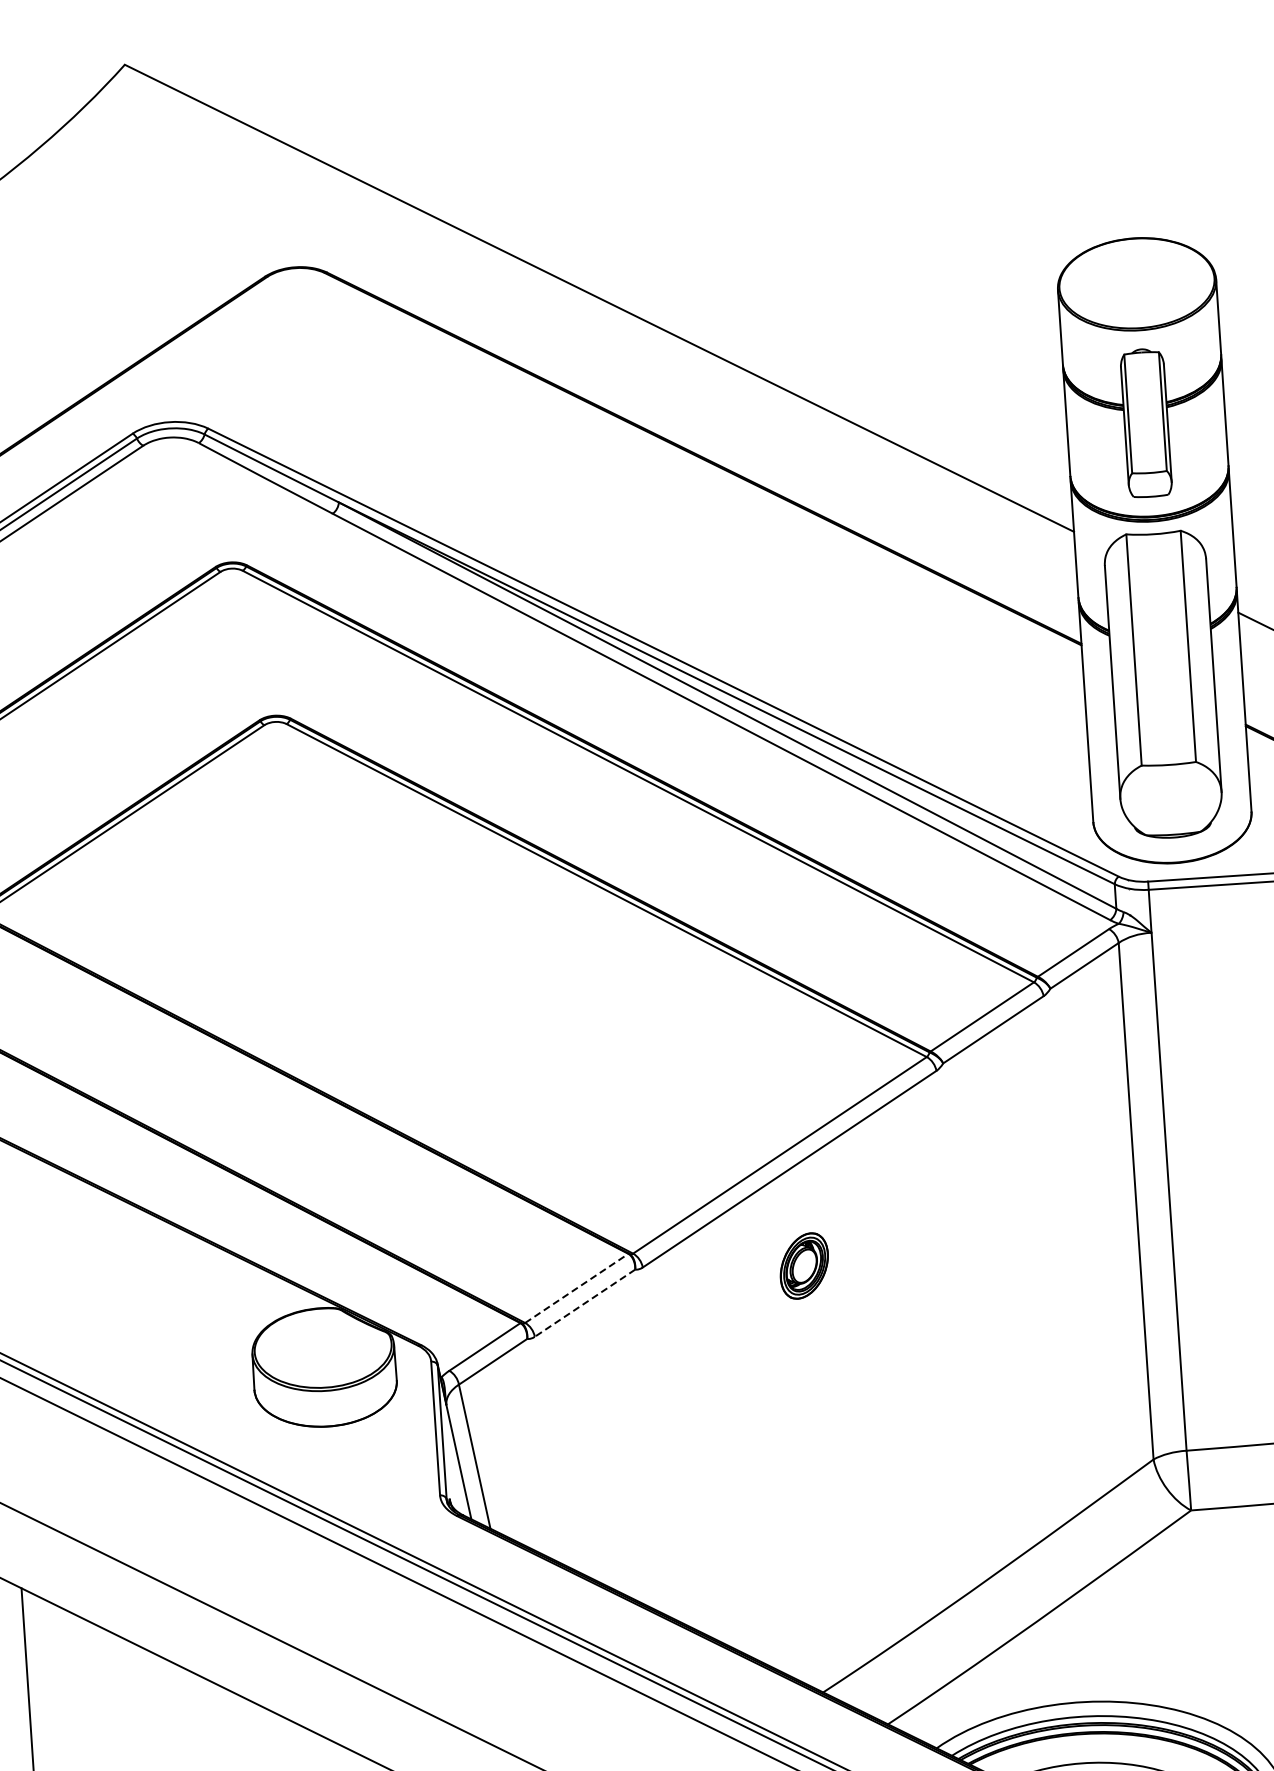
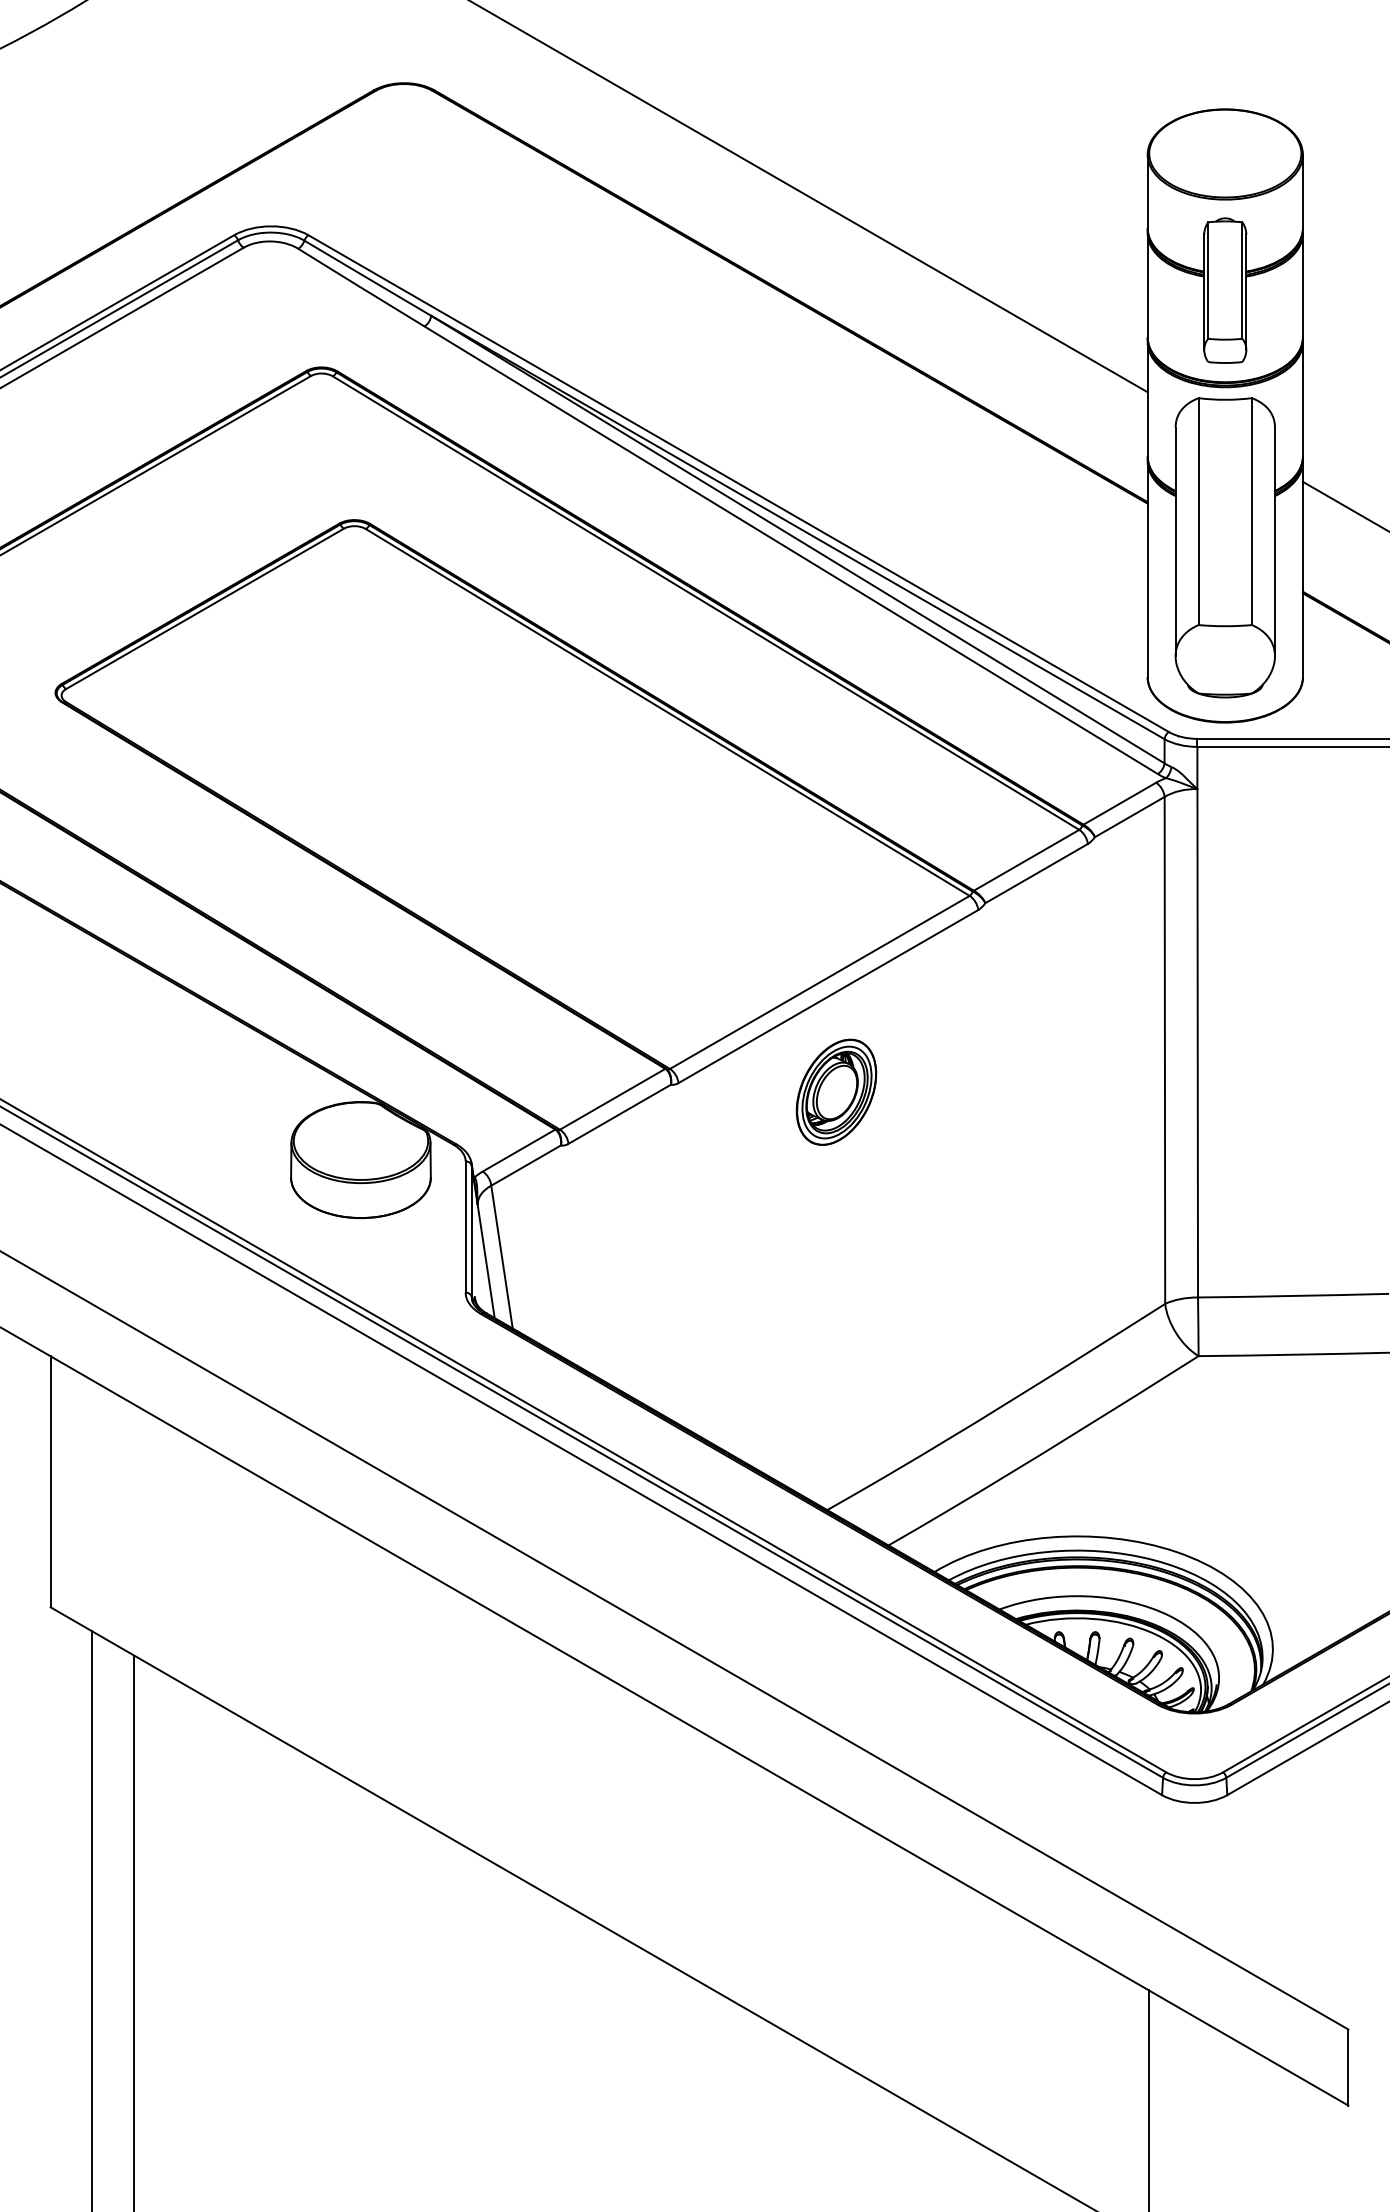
part: (804, 1265) -> (836, 1091), size x1.67
line: (576, 1288) -> (612, 1099), dashed -> solid
line: (584, 1303) -> (619, 1114), dashed -> solid

